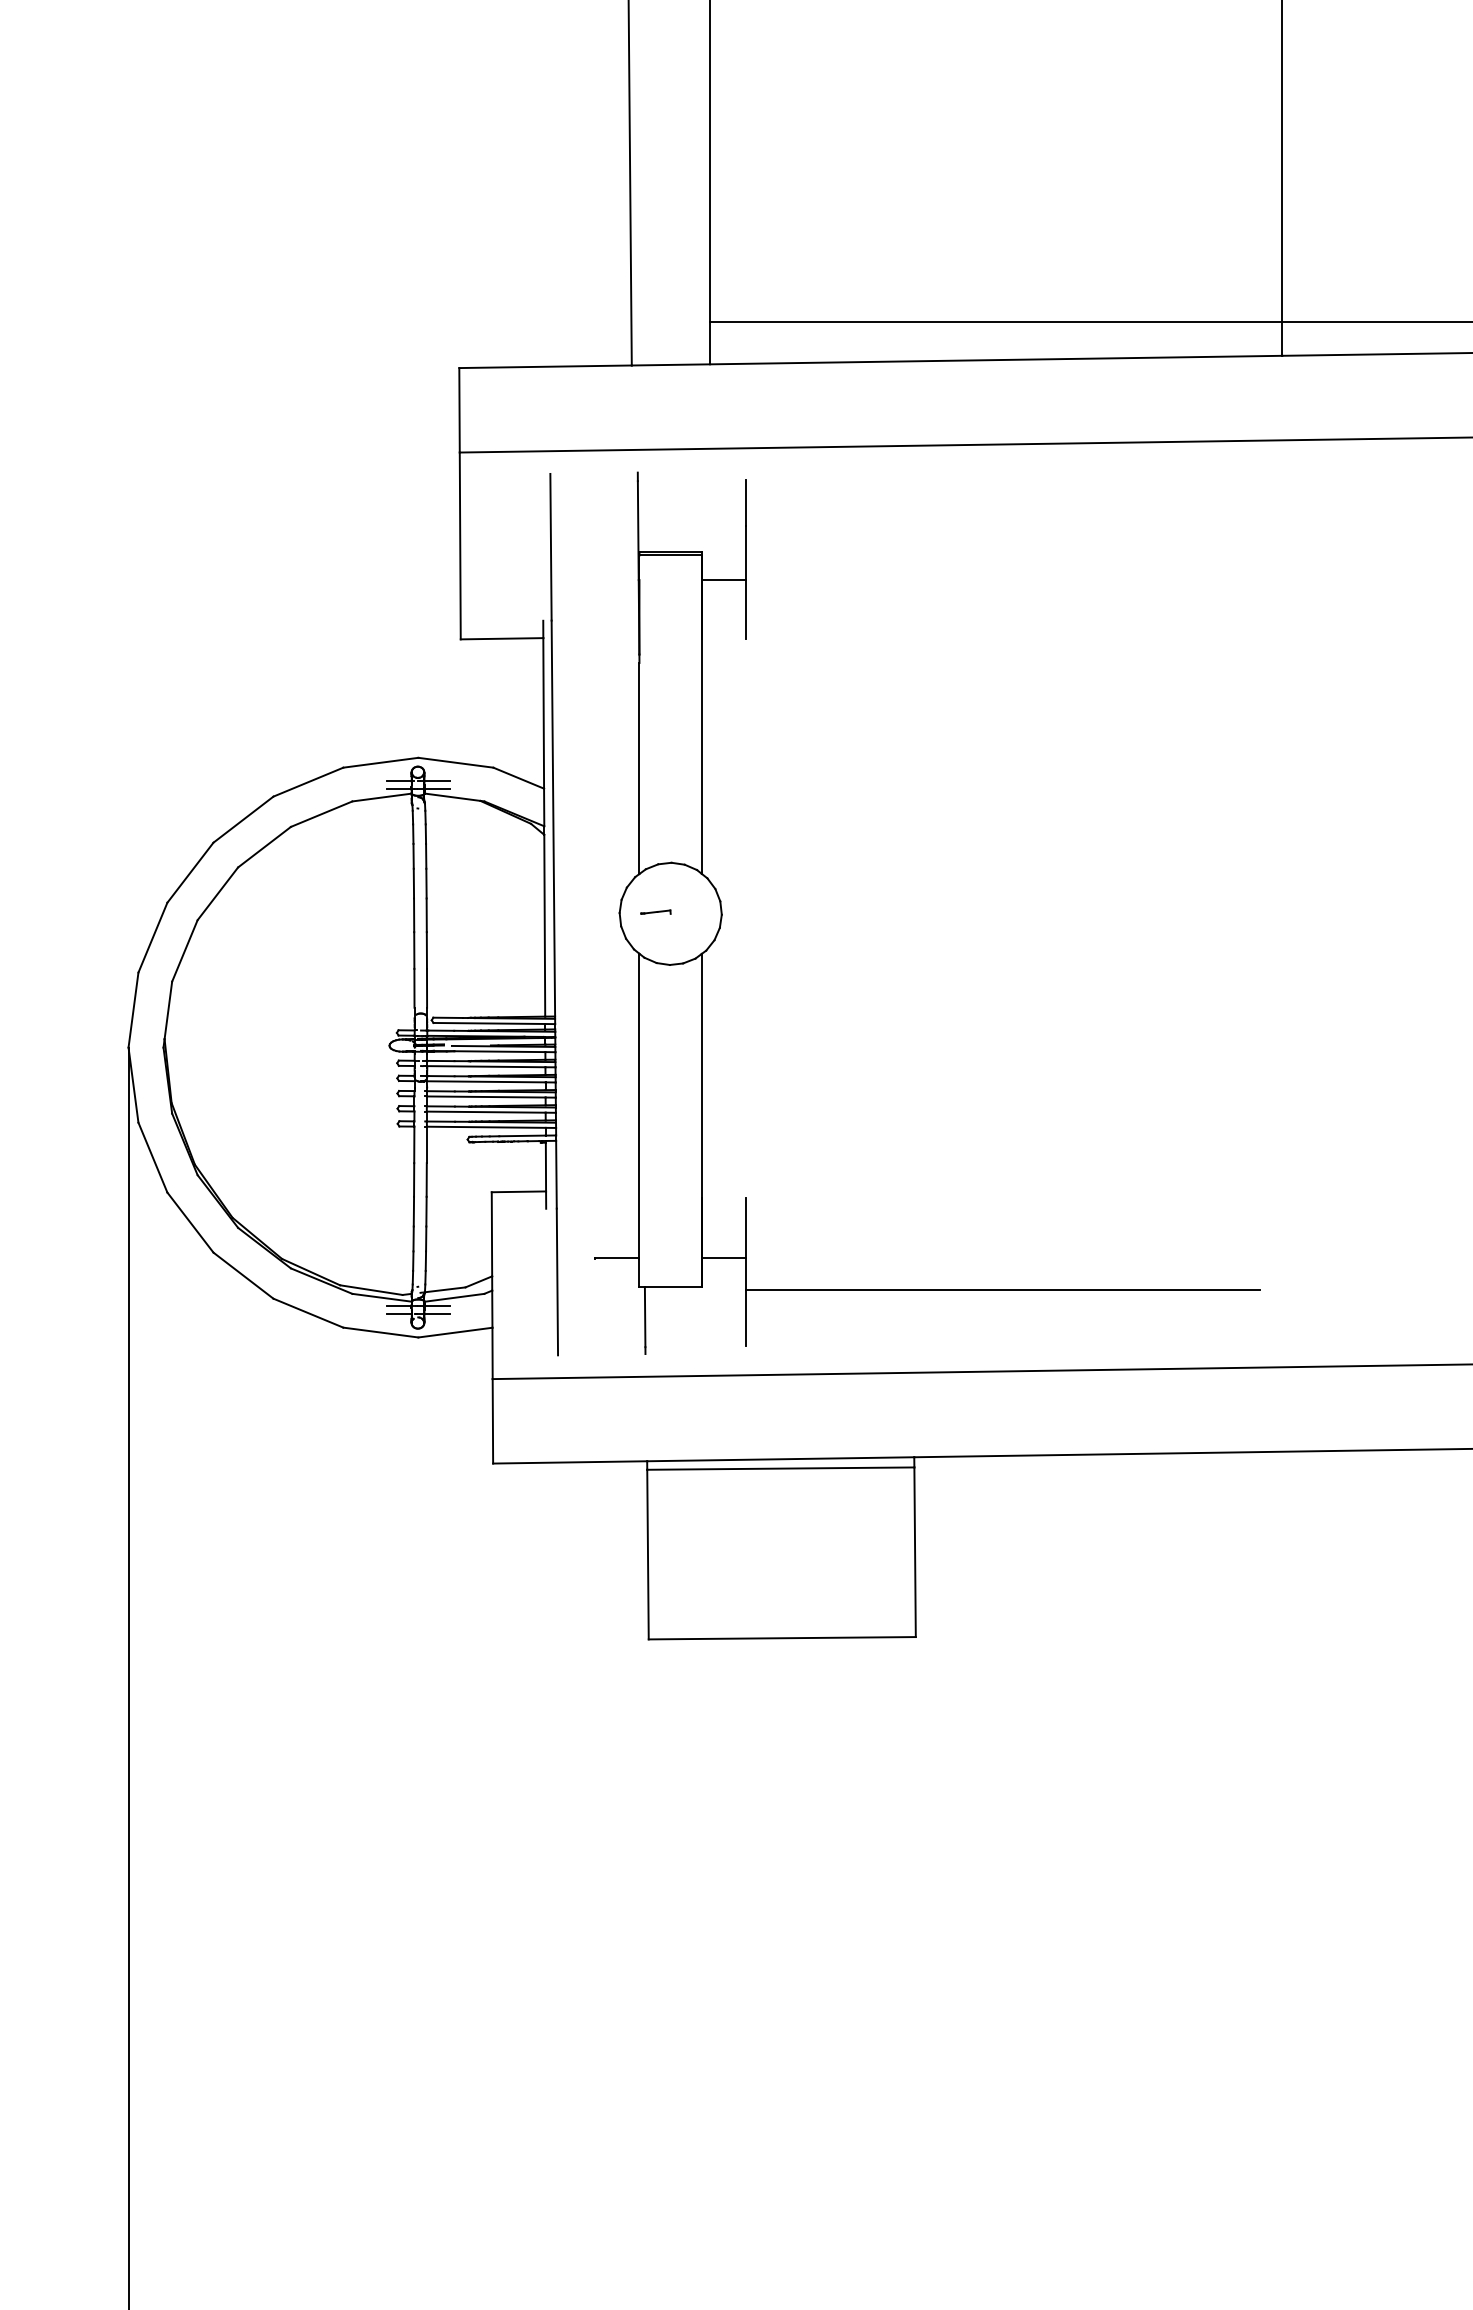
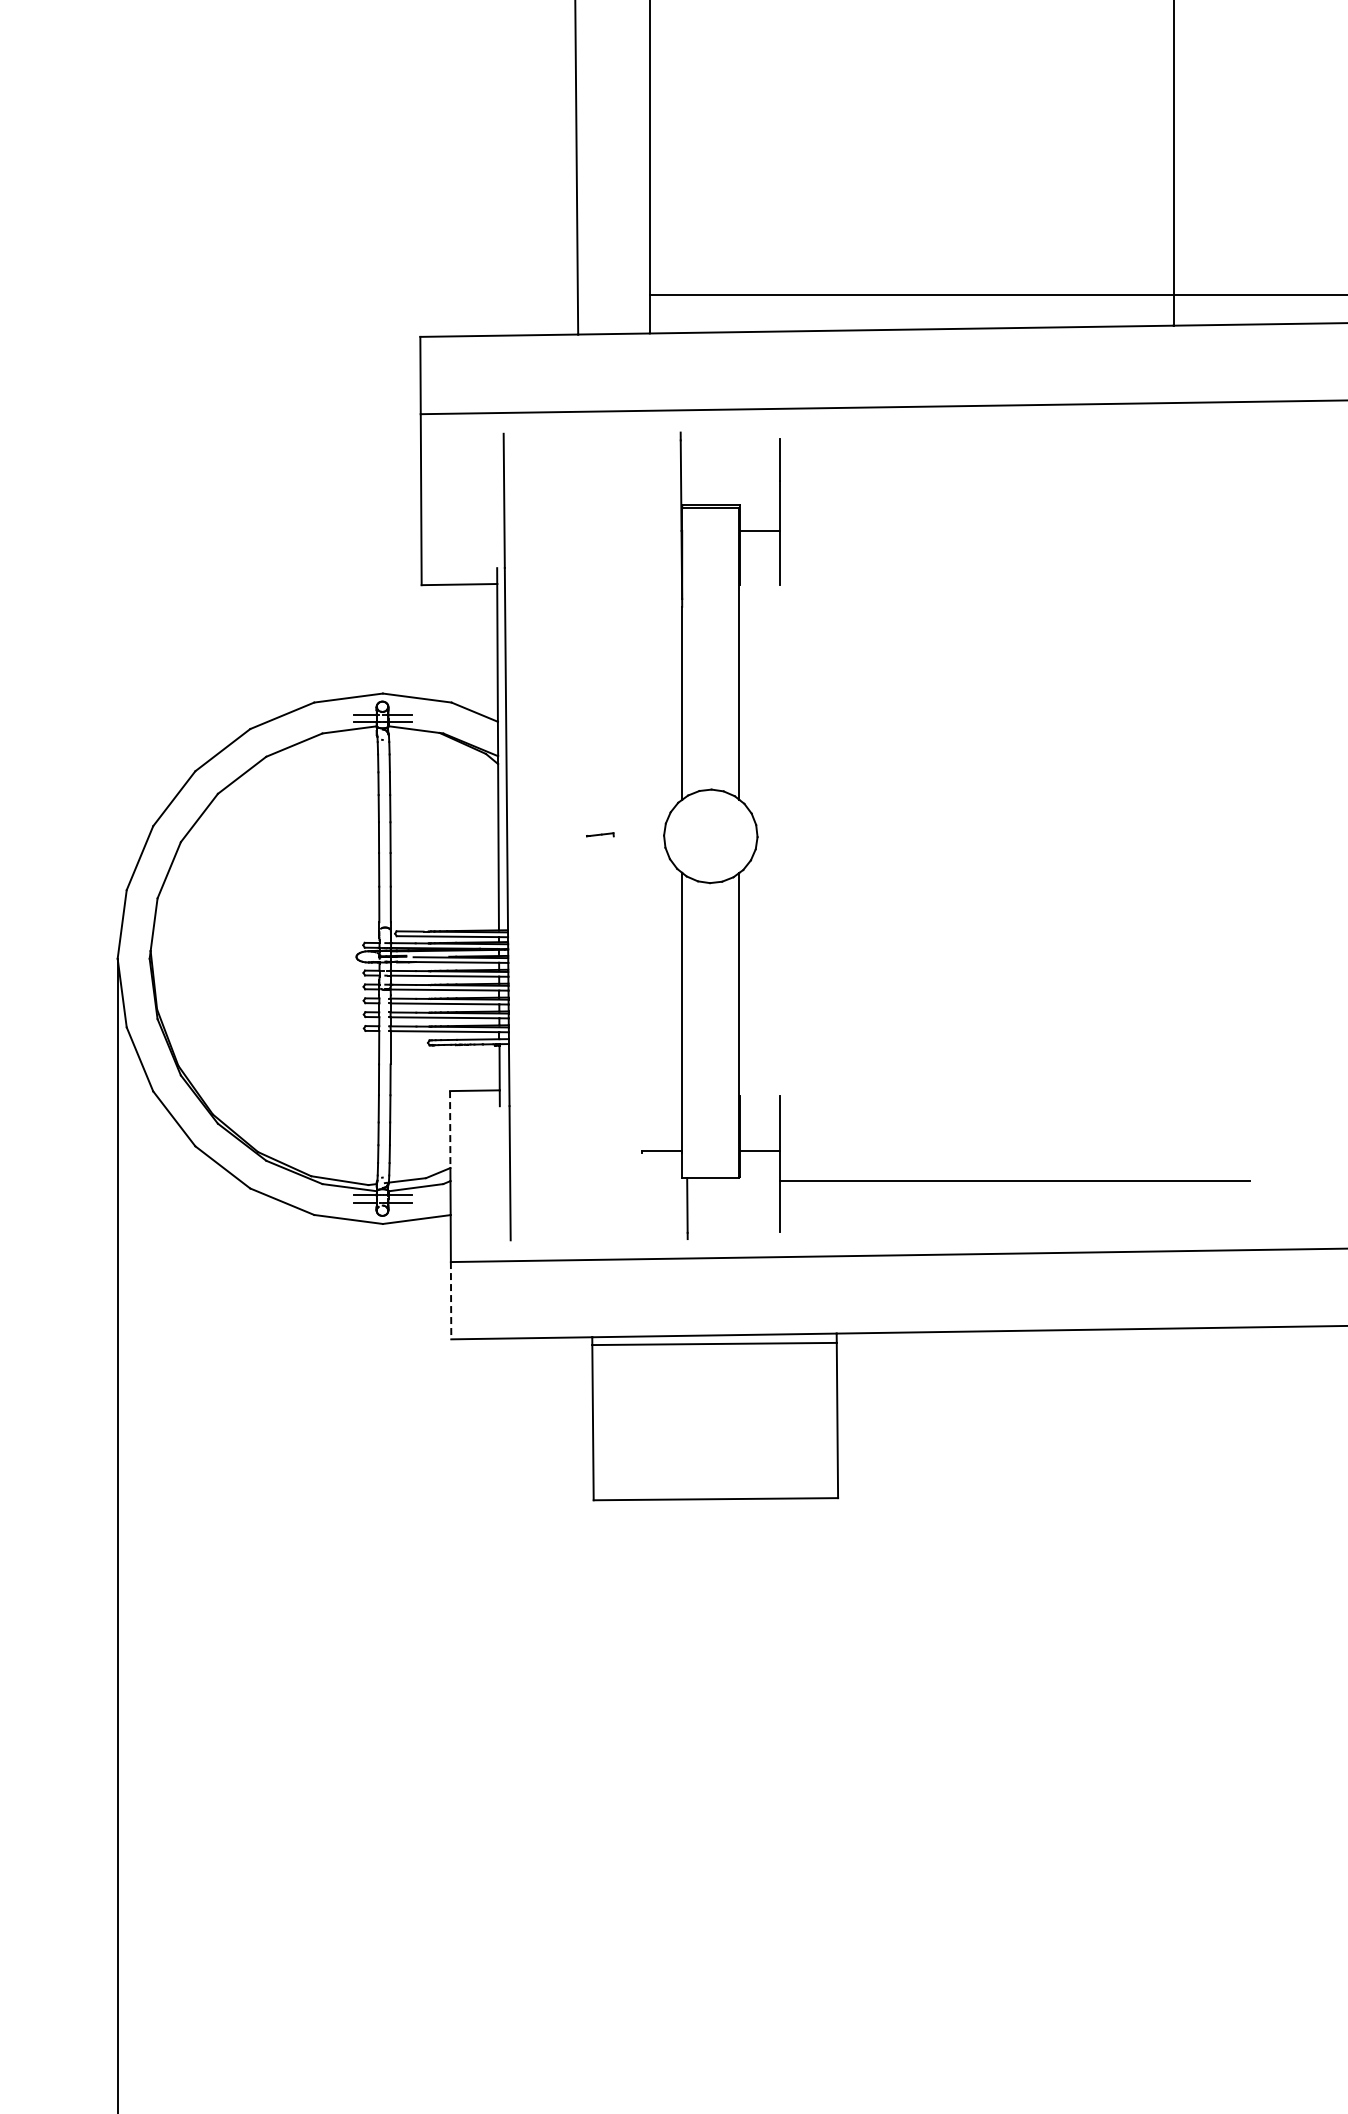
part: (722, 912) -> (758, 835), moved
line: (492, 1235) -> (450, 1130), solid -> dashed
line: (493, 1421) -> (451, 1300), solid -> dashed

